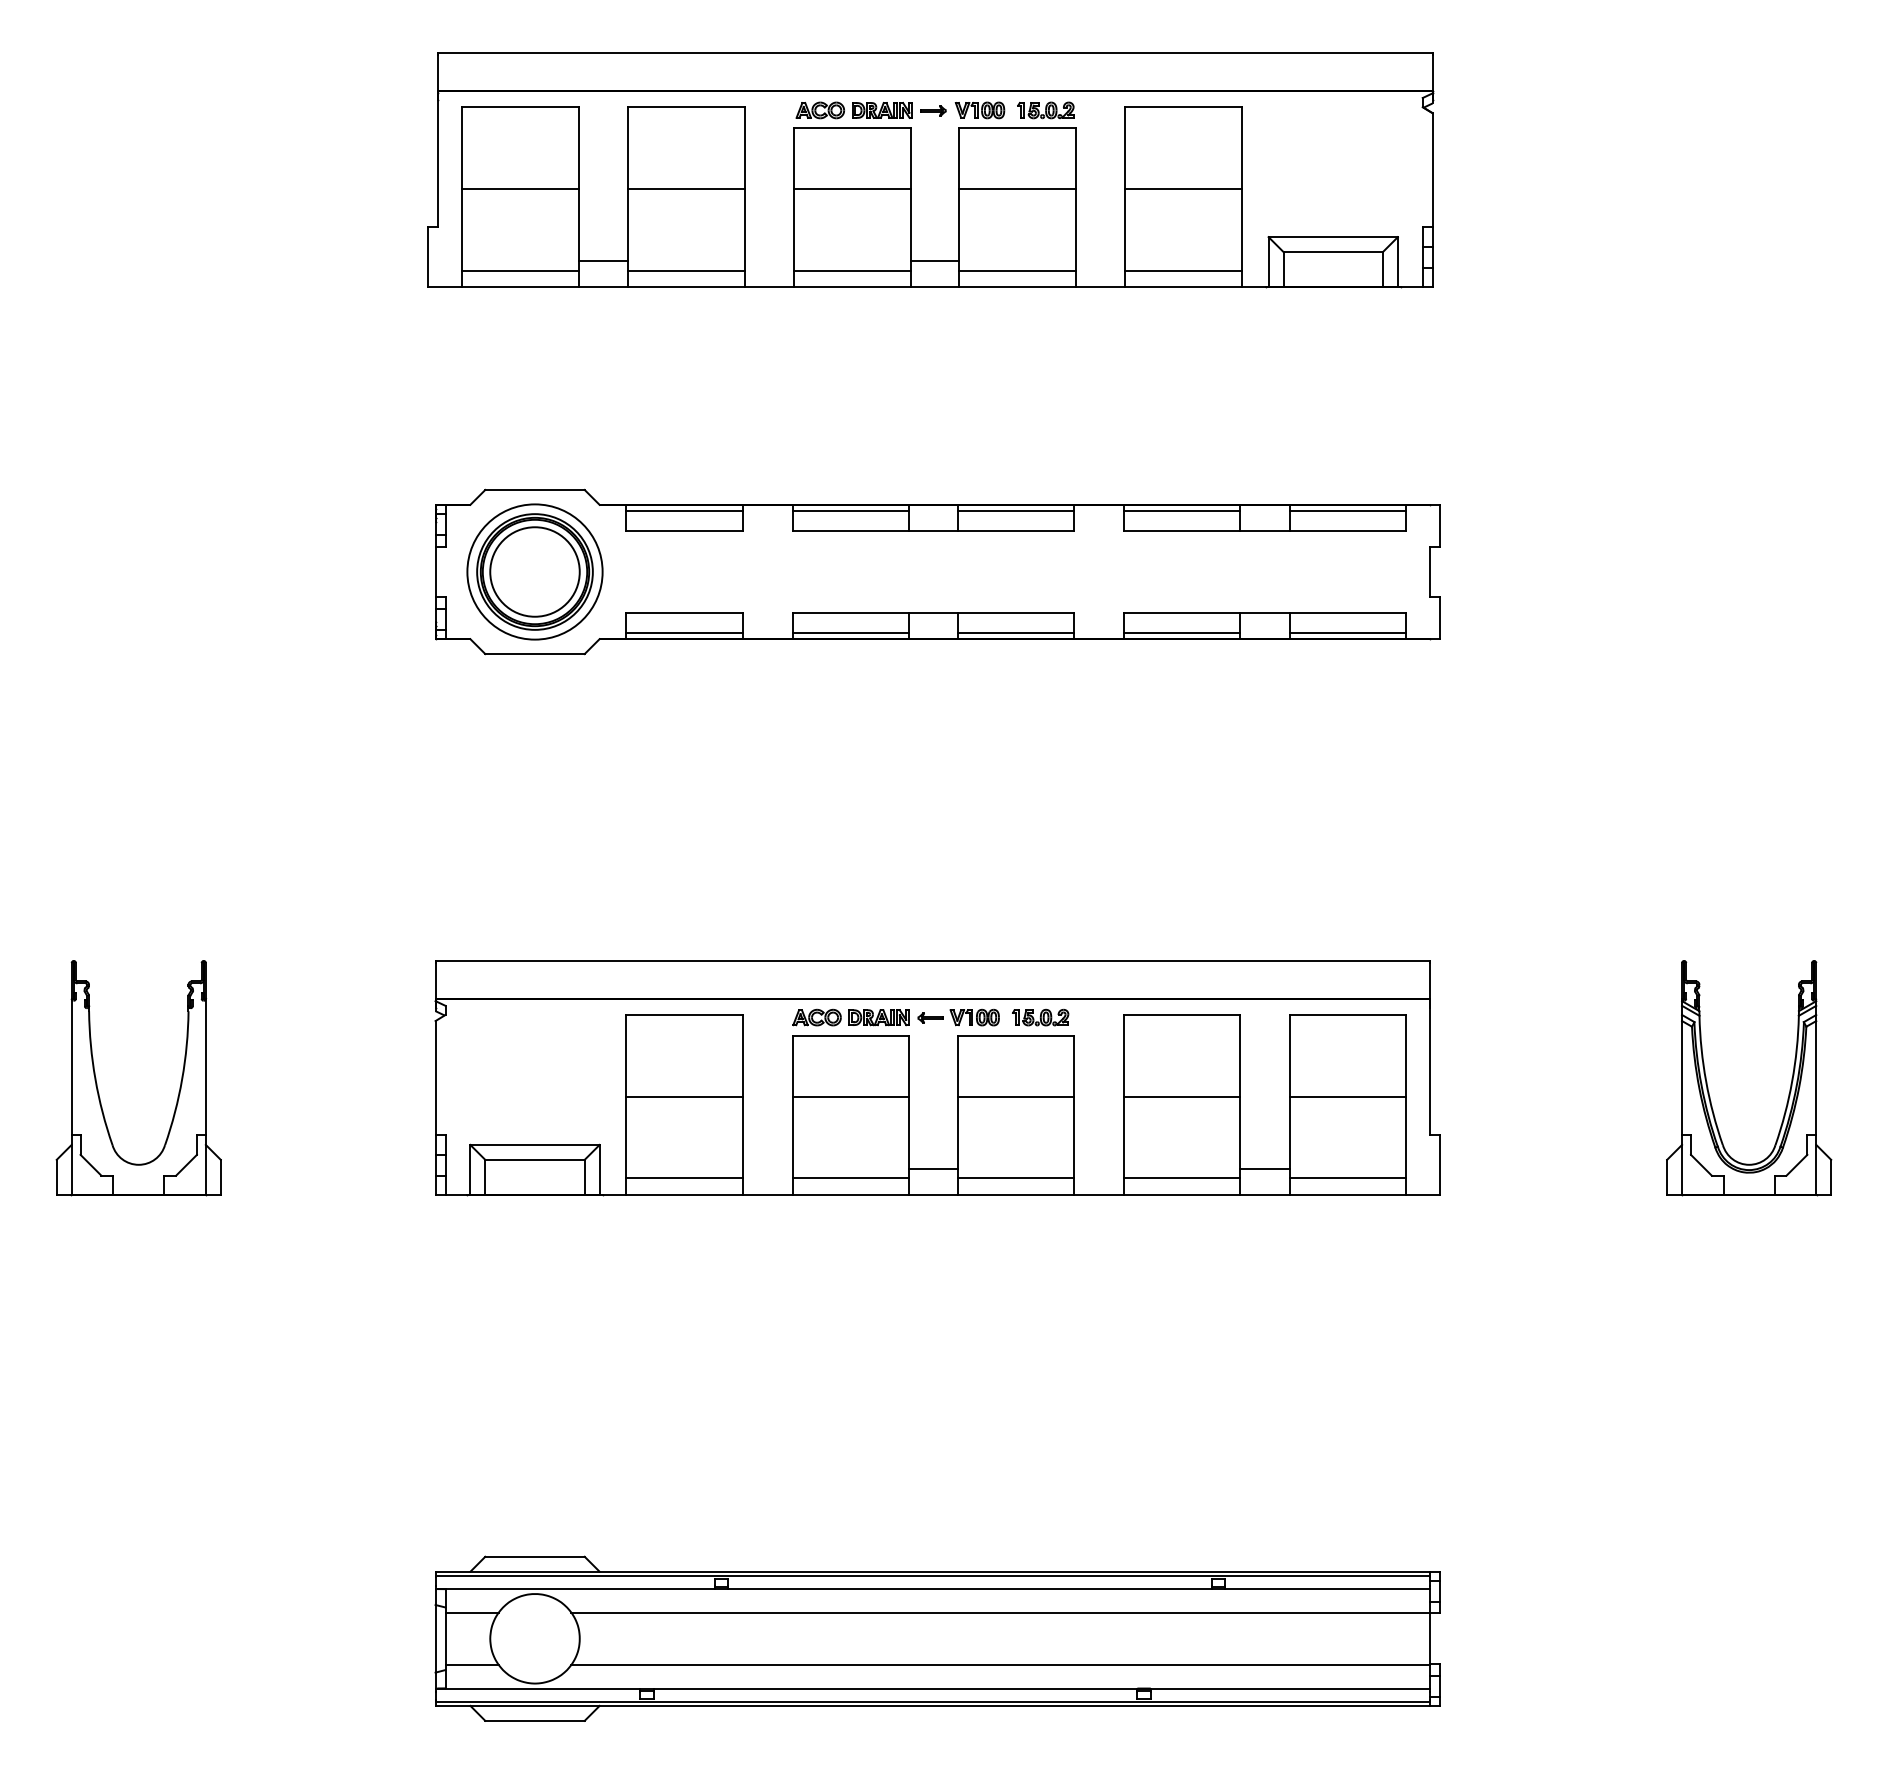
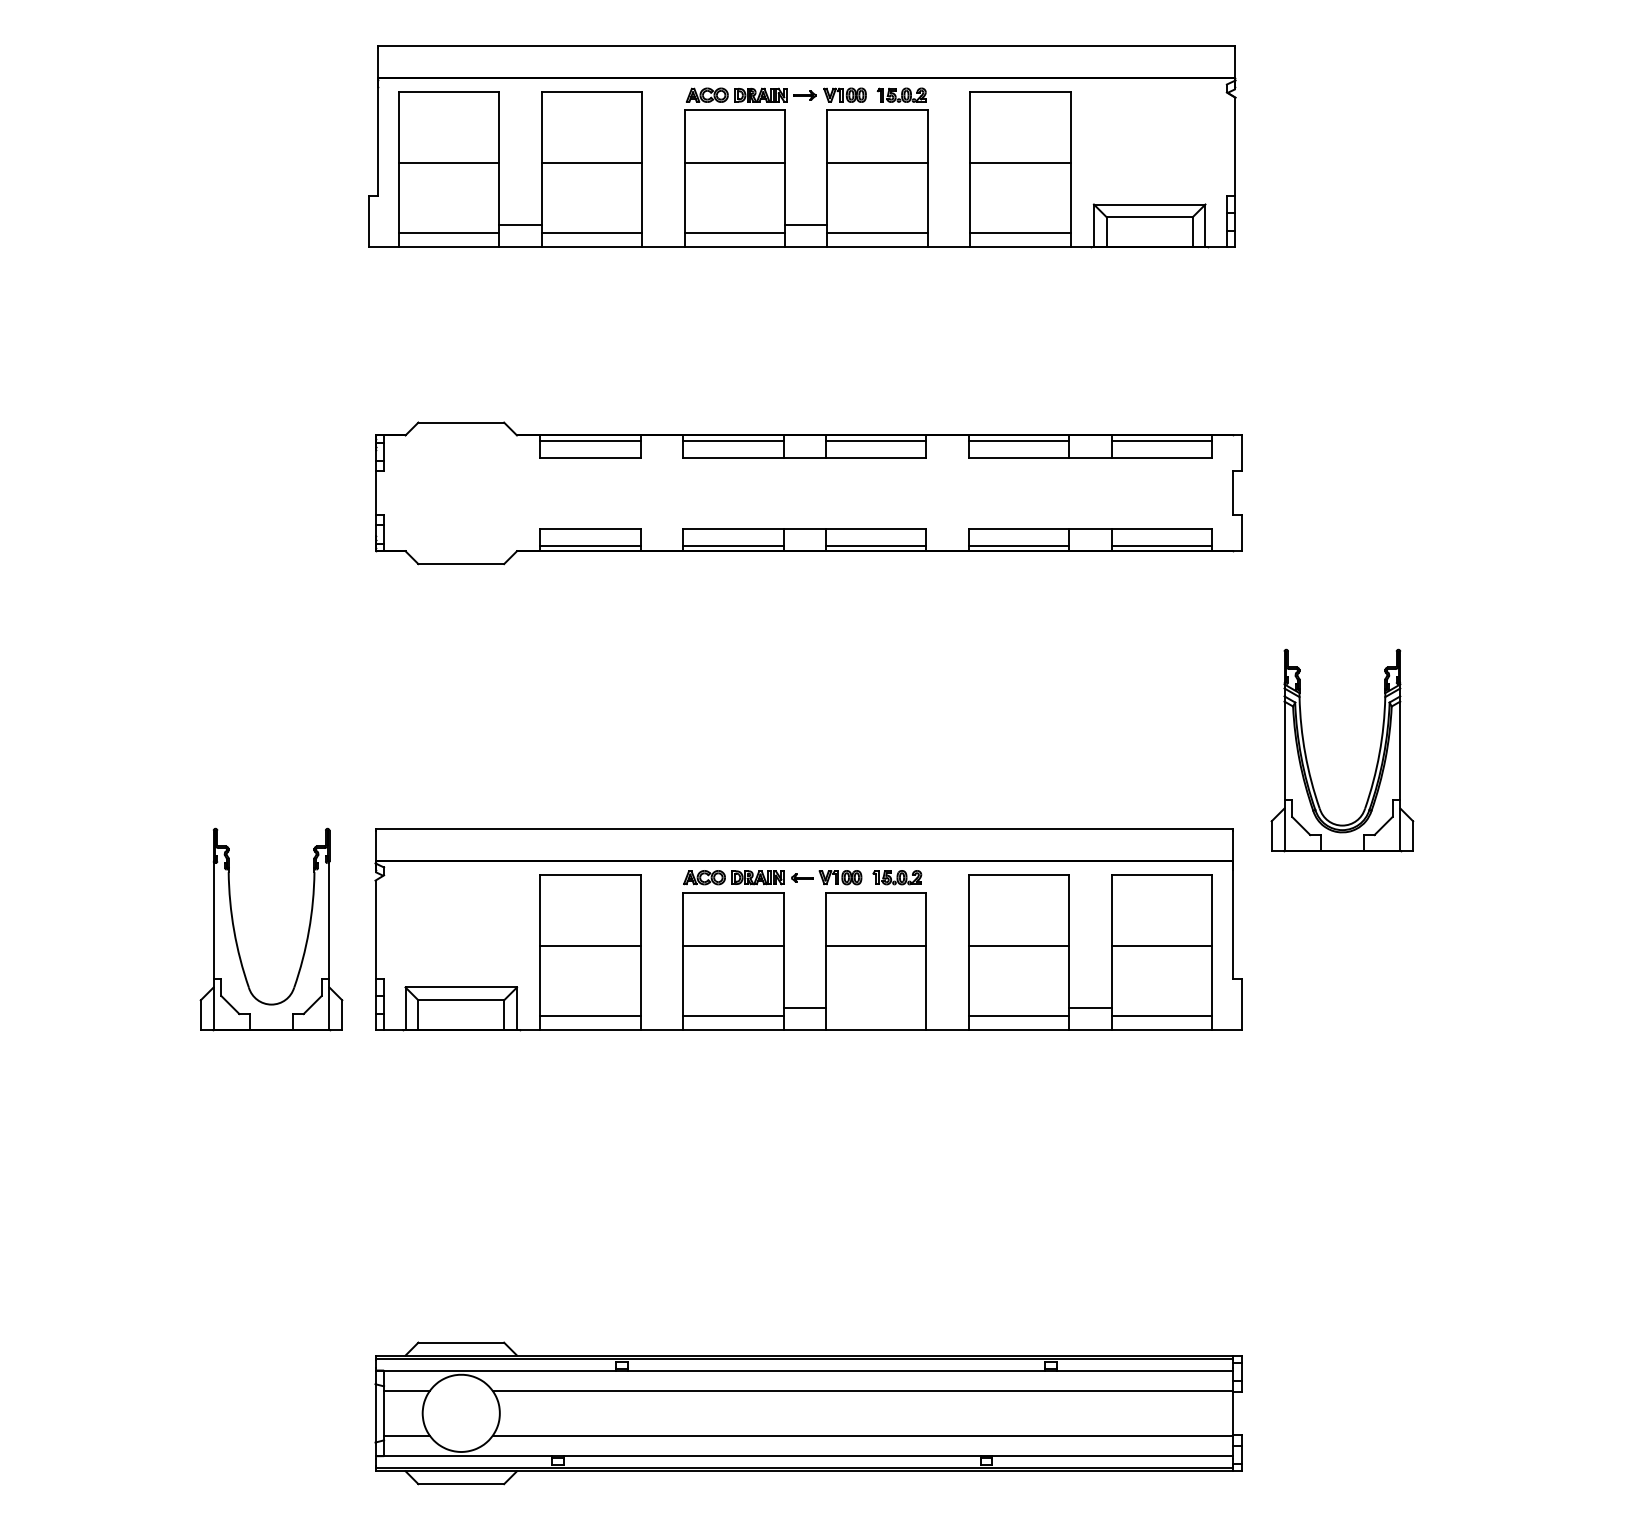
part: (535, 572) -> (461, 493), removed
part: (98, 1085) -> (236, 936), moved
part: (1789, 1085) -> (1377, 757), moved
line: (1015, 1178) -> (875, 1016), removed

